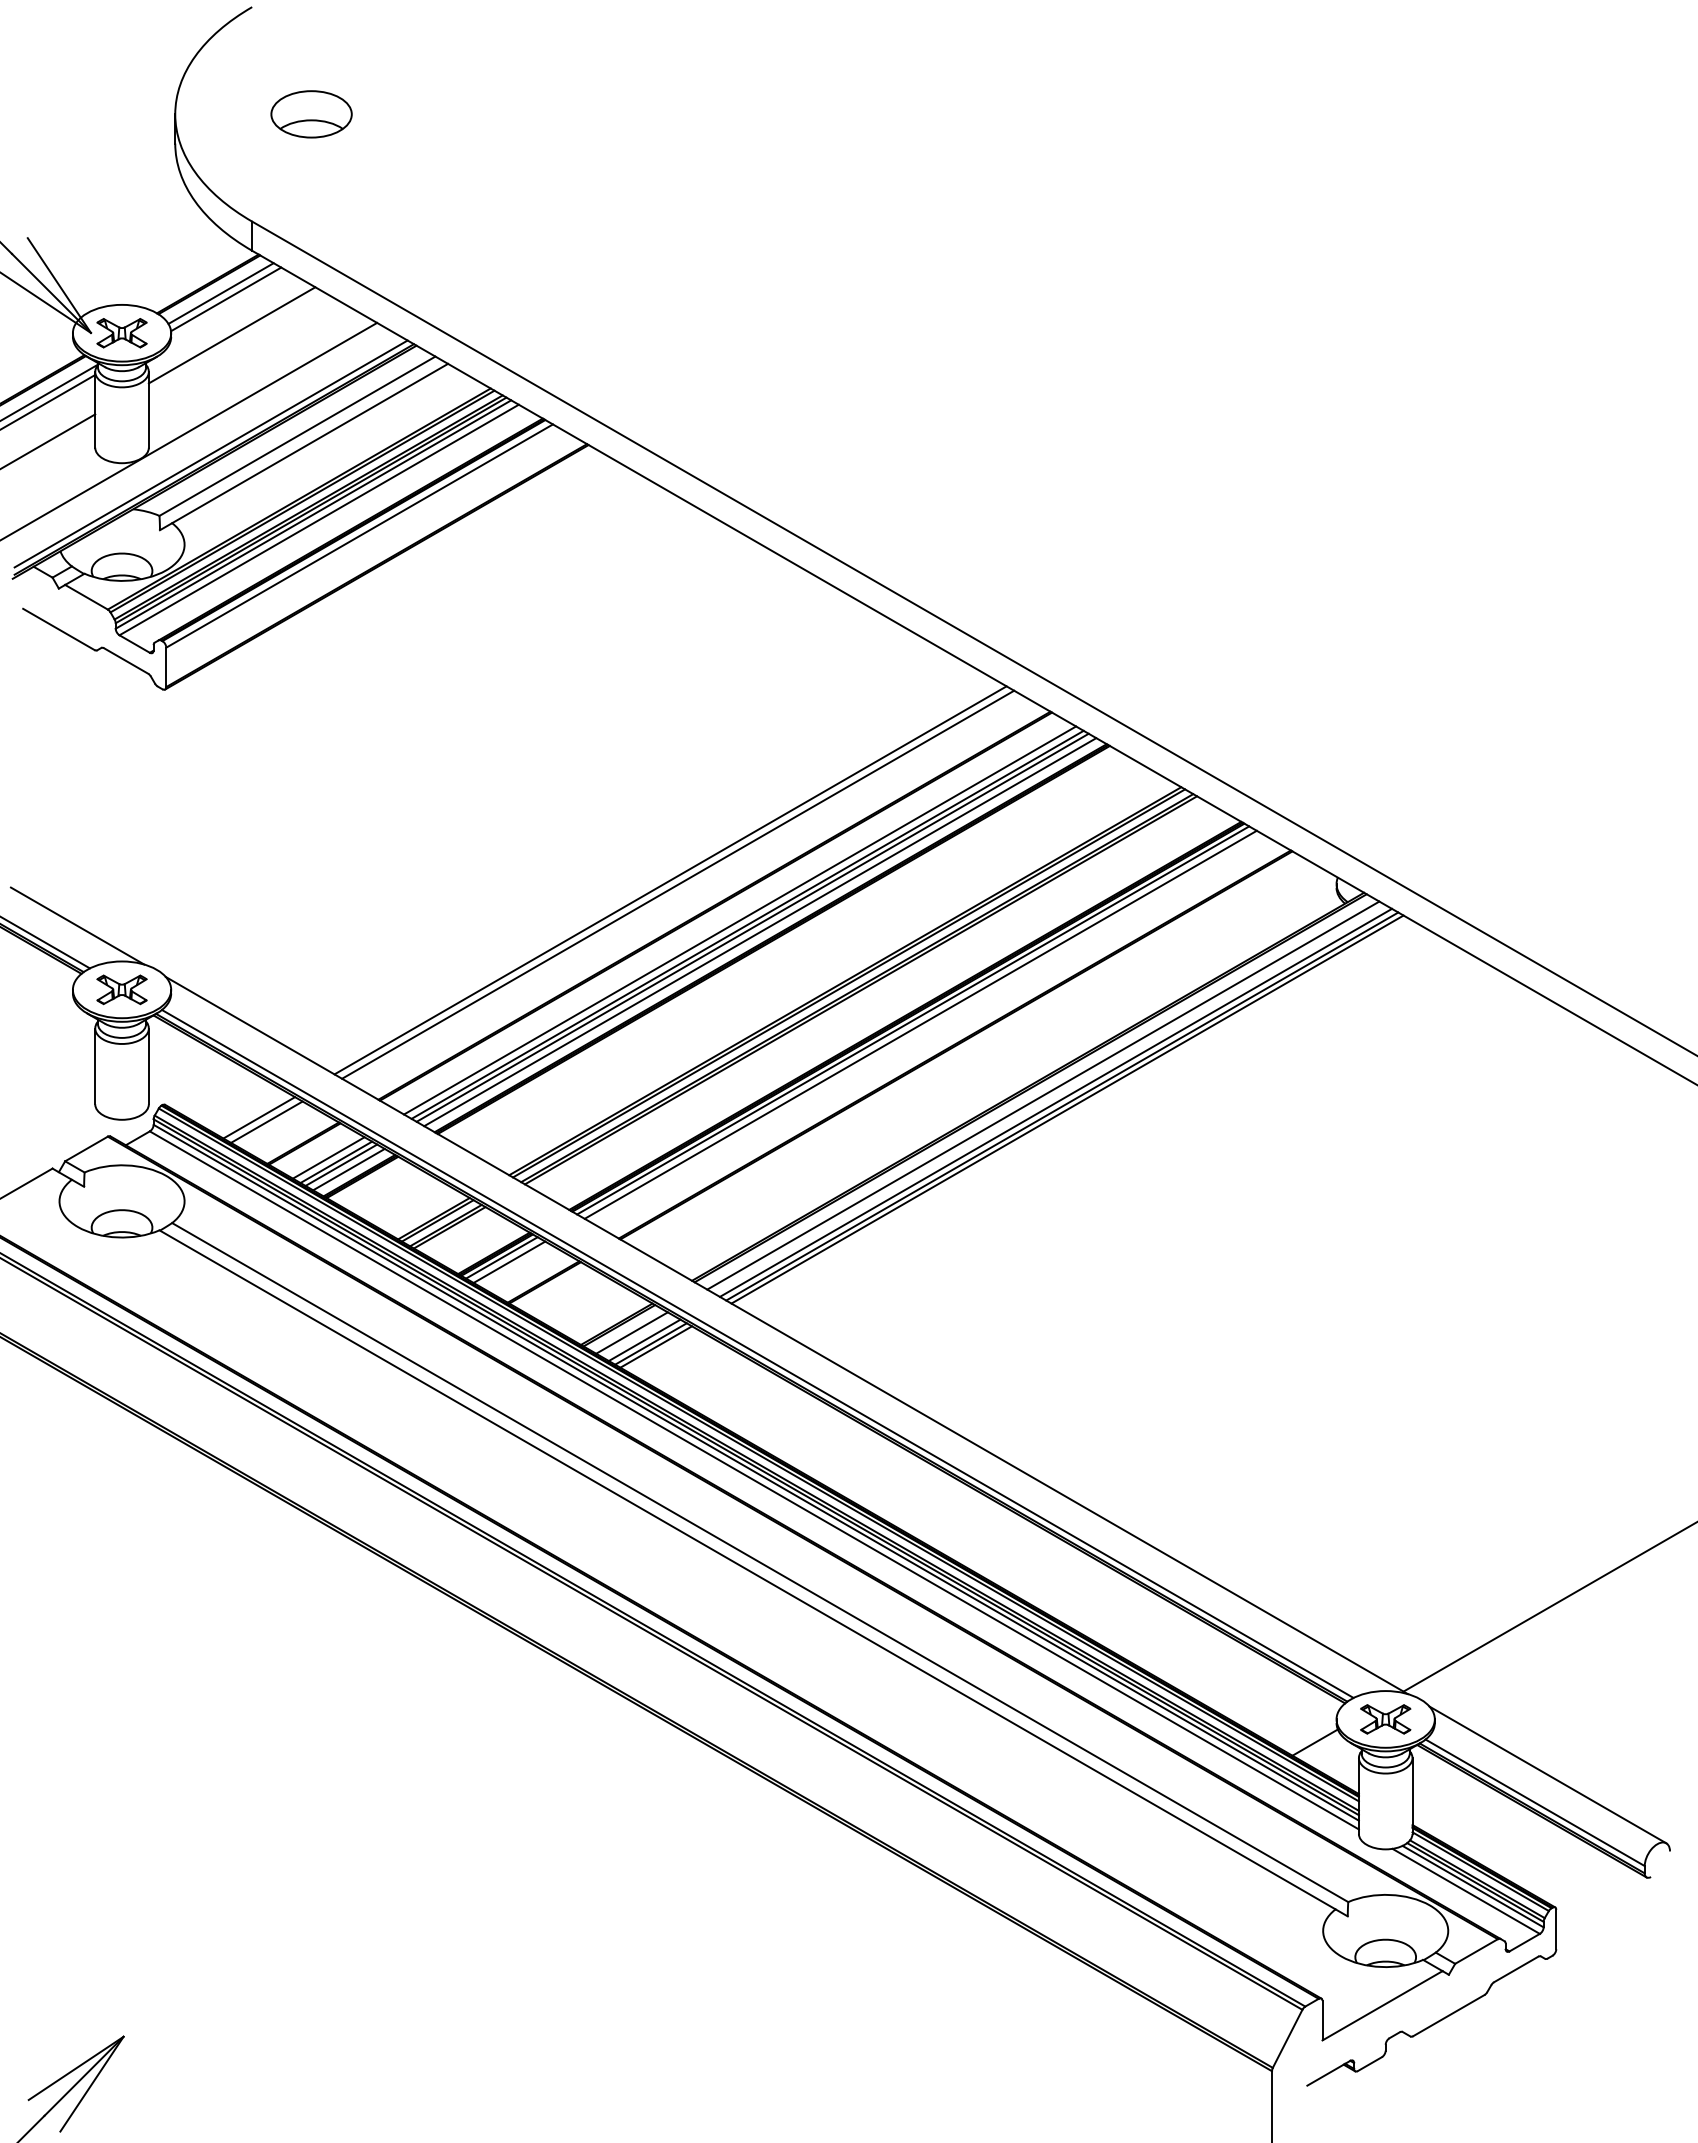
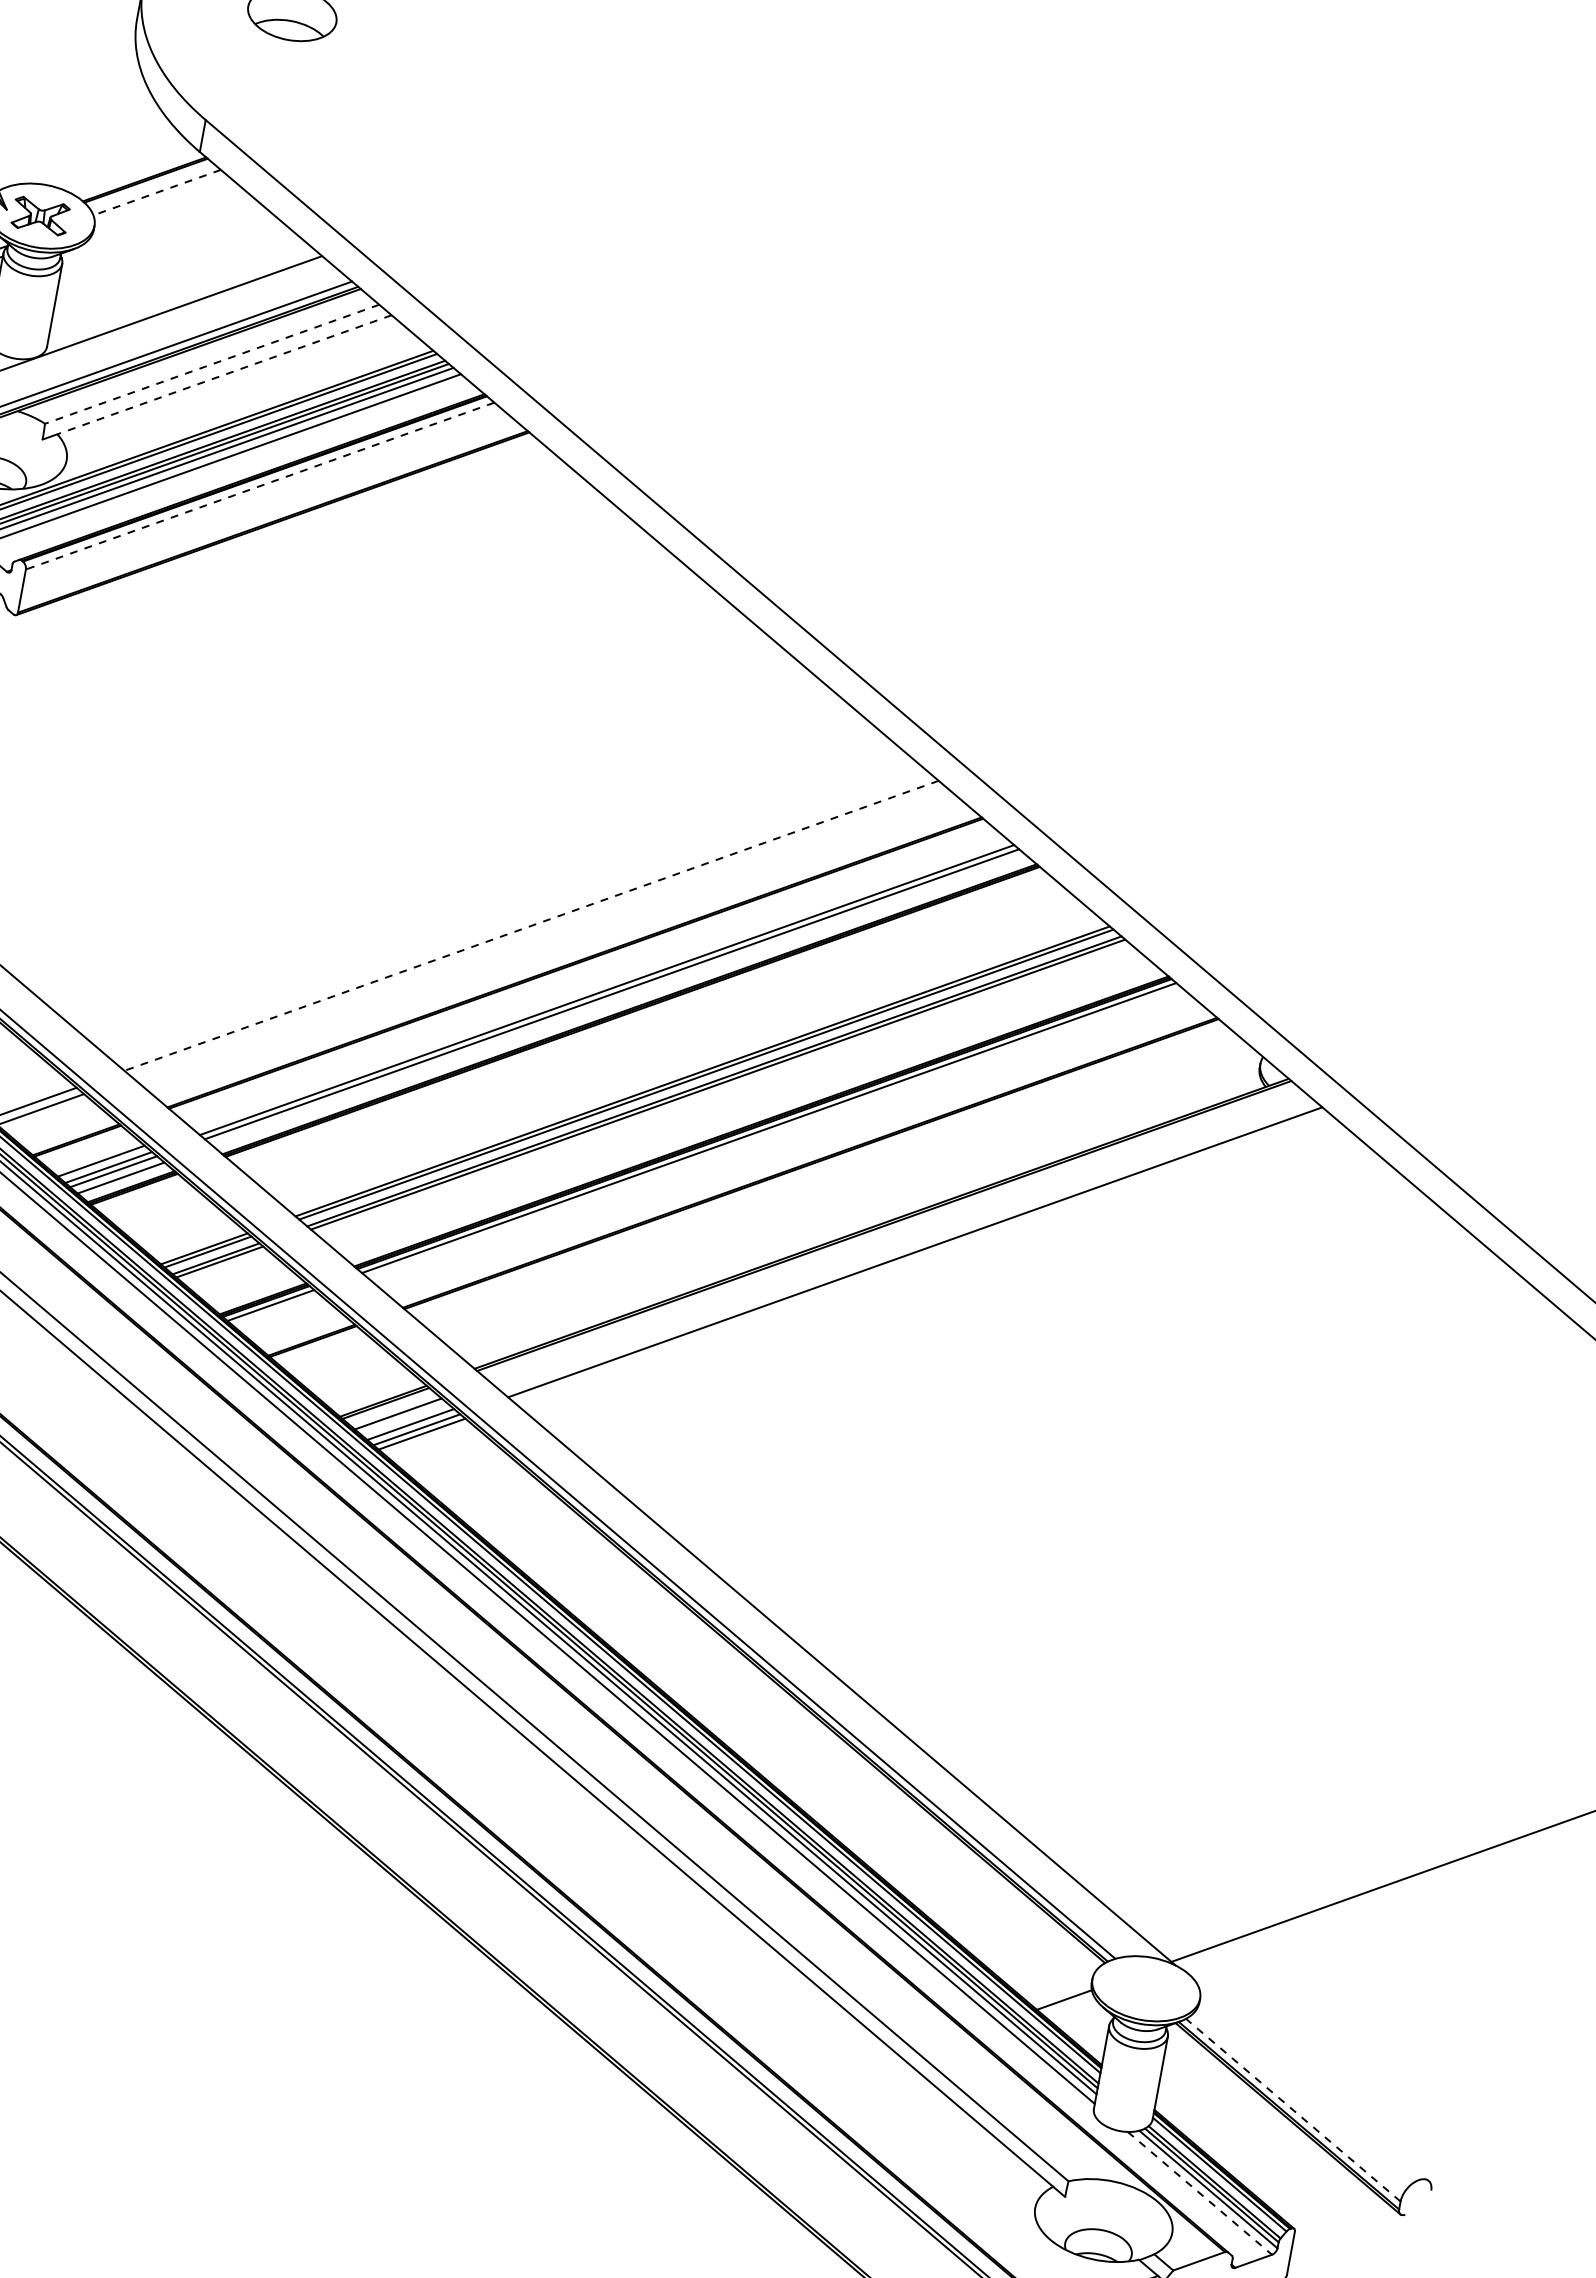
line: (221, 293) -> (157, 192), solid -> dashed
line: (226, 299) -> (161, 200), removed
line: (231, 335) -> (160, 240), removed
line: (297, 436) -> (212, 364), solid -> dashed
line: (309, 443) -> (223, 374), solid -> dashed
line: (359, 536) -> (259, 486), solid -> dashed
line: (670, 880) -> (531, 925), solid -> dashed
line: (678, 884) -> (539, 931), removed
line: (740, 920) -> (600, 983), removed
line: (760, 932) -> (619, 1001), removed
line: (920, 1024) -> (776, 1133), removed
line: (1043, 1095) -> (896, 1236), removed
line: (1055, 1102) -> (908, 1246), removed
line: (1067, 1109) -> (920, 1256), removed
line: (509, 1261) -> (278, 1310), removed
part: (1385, 1719) -> (1146, 1988), removed
line: (1547, 1774) -> (1312, 2081), removed
line: (1535, 1802) -> (1293, 2109), solid -> dashed
line: (1466, 1891) -> (1200, 2193), solid -> dashed

